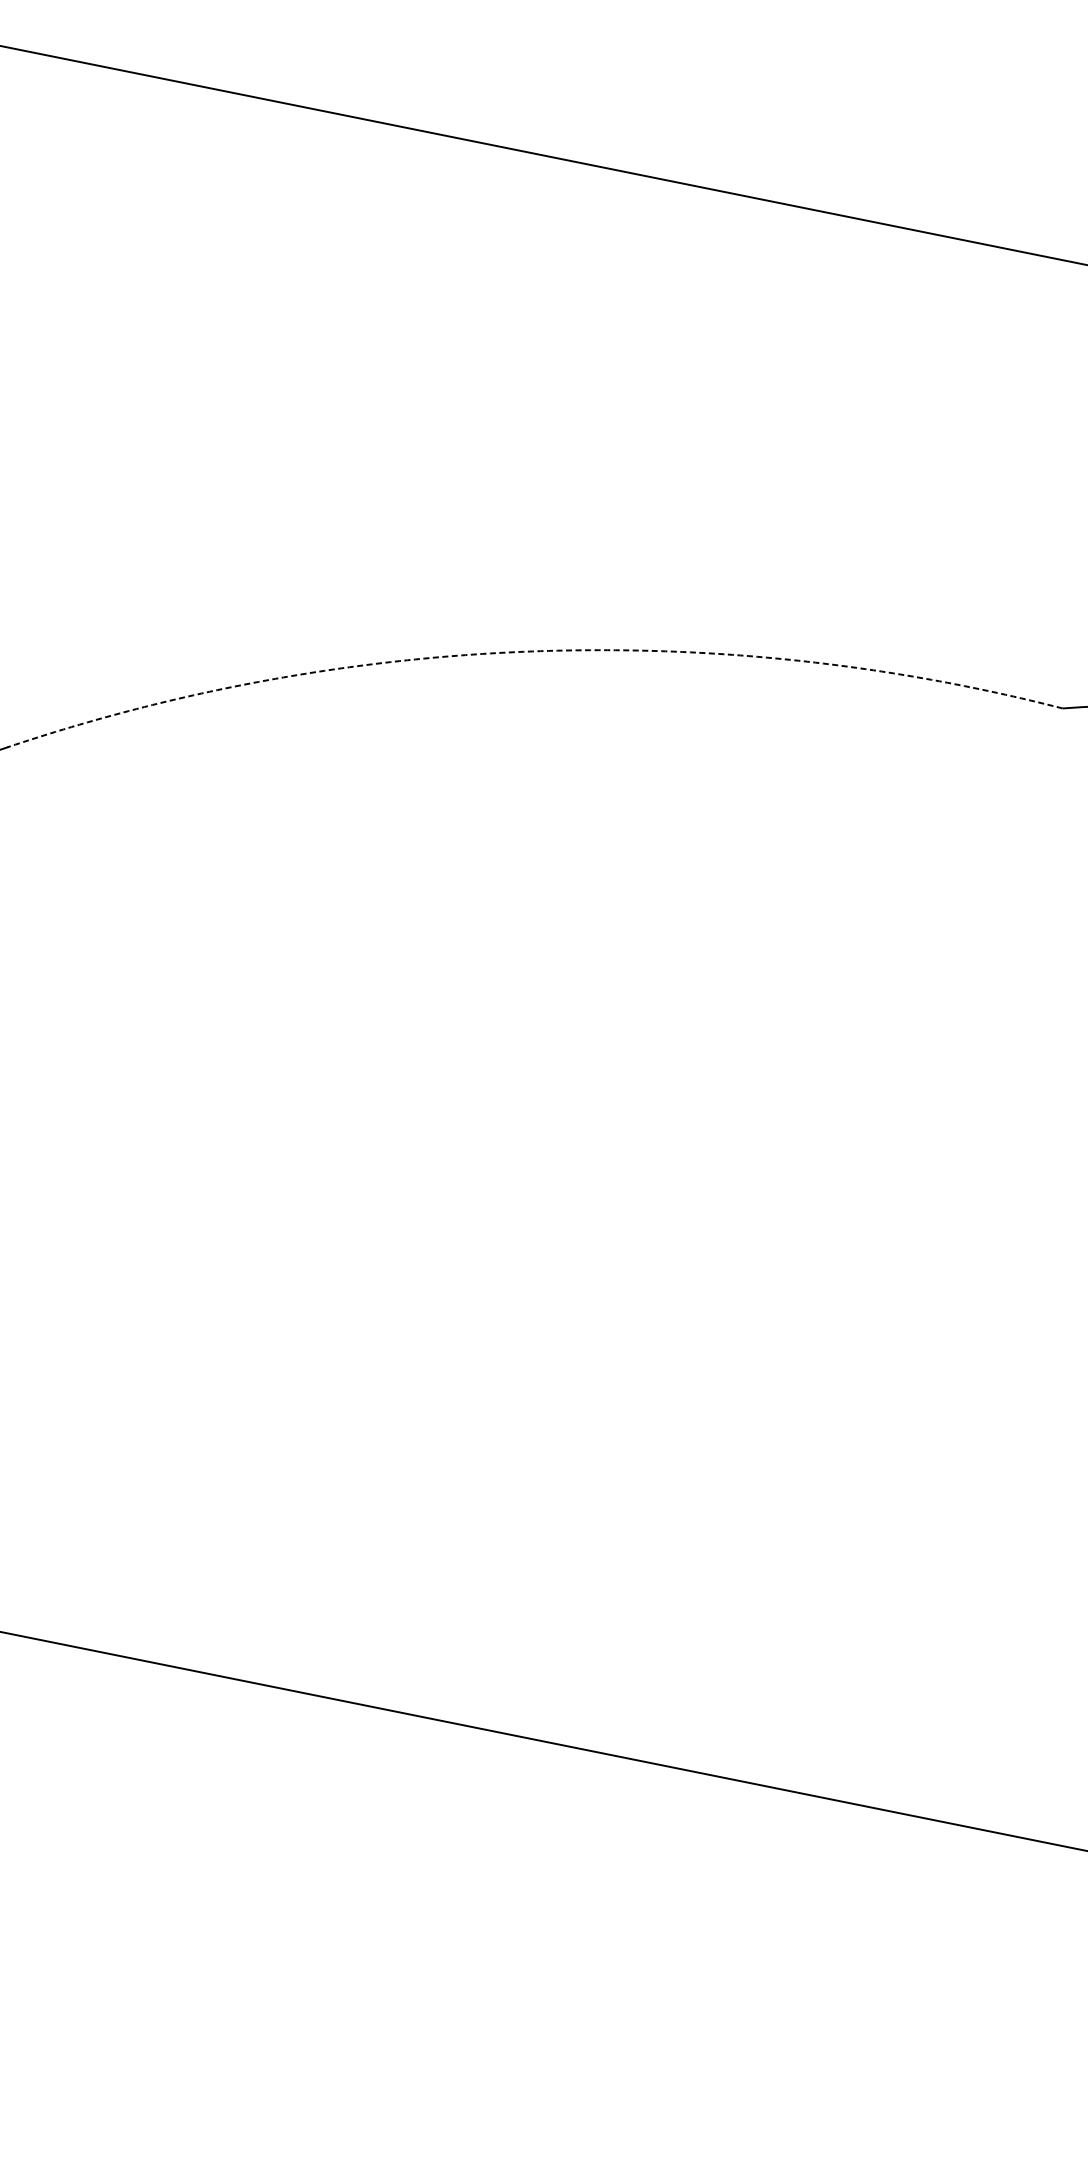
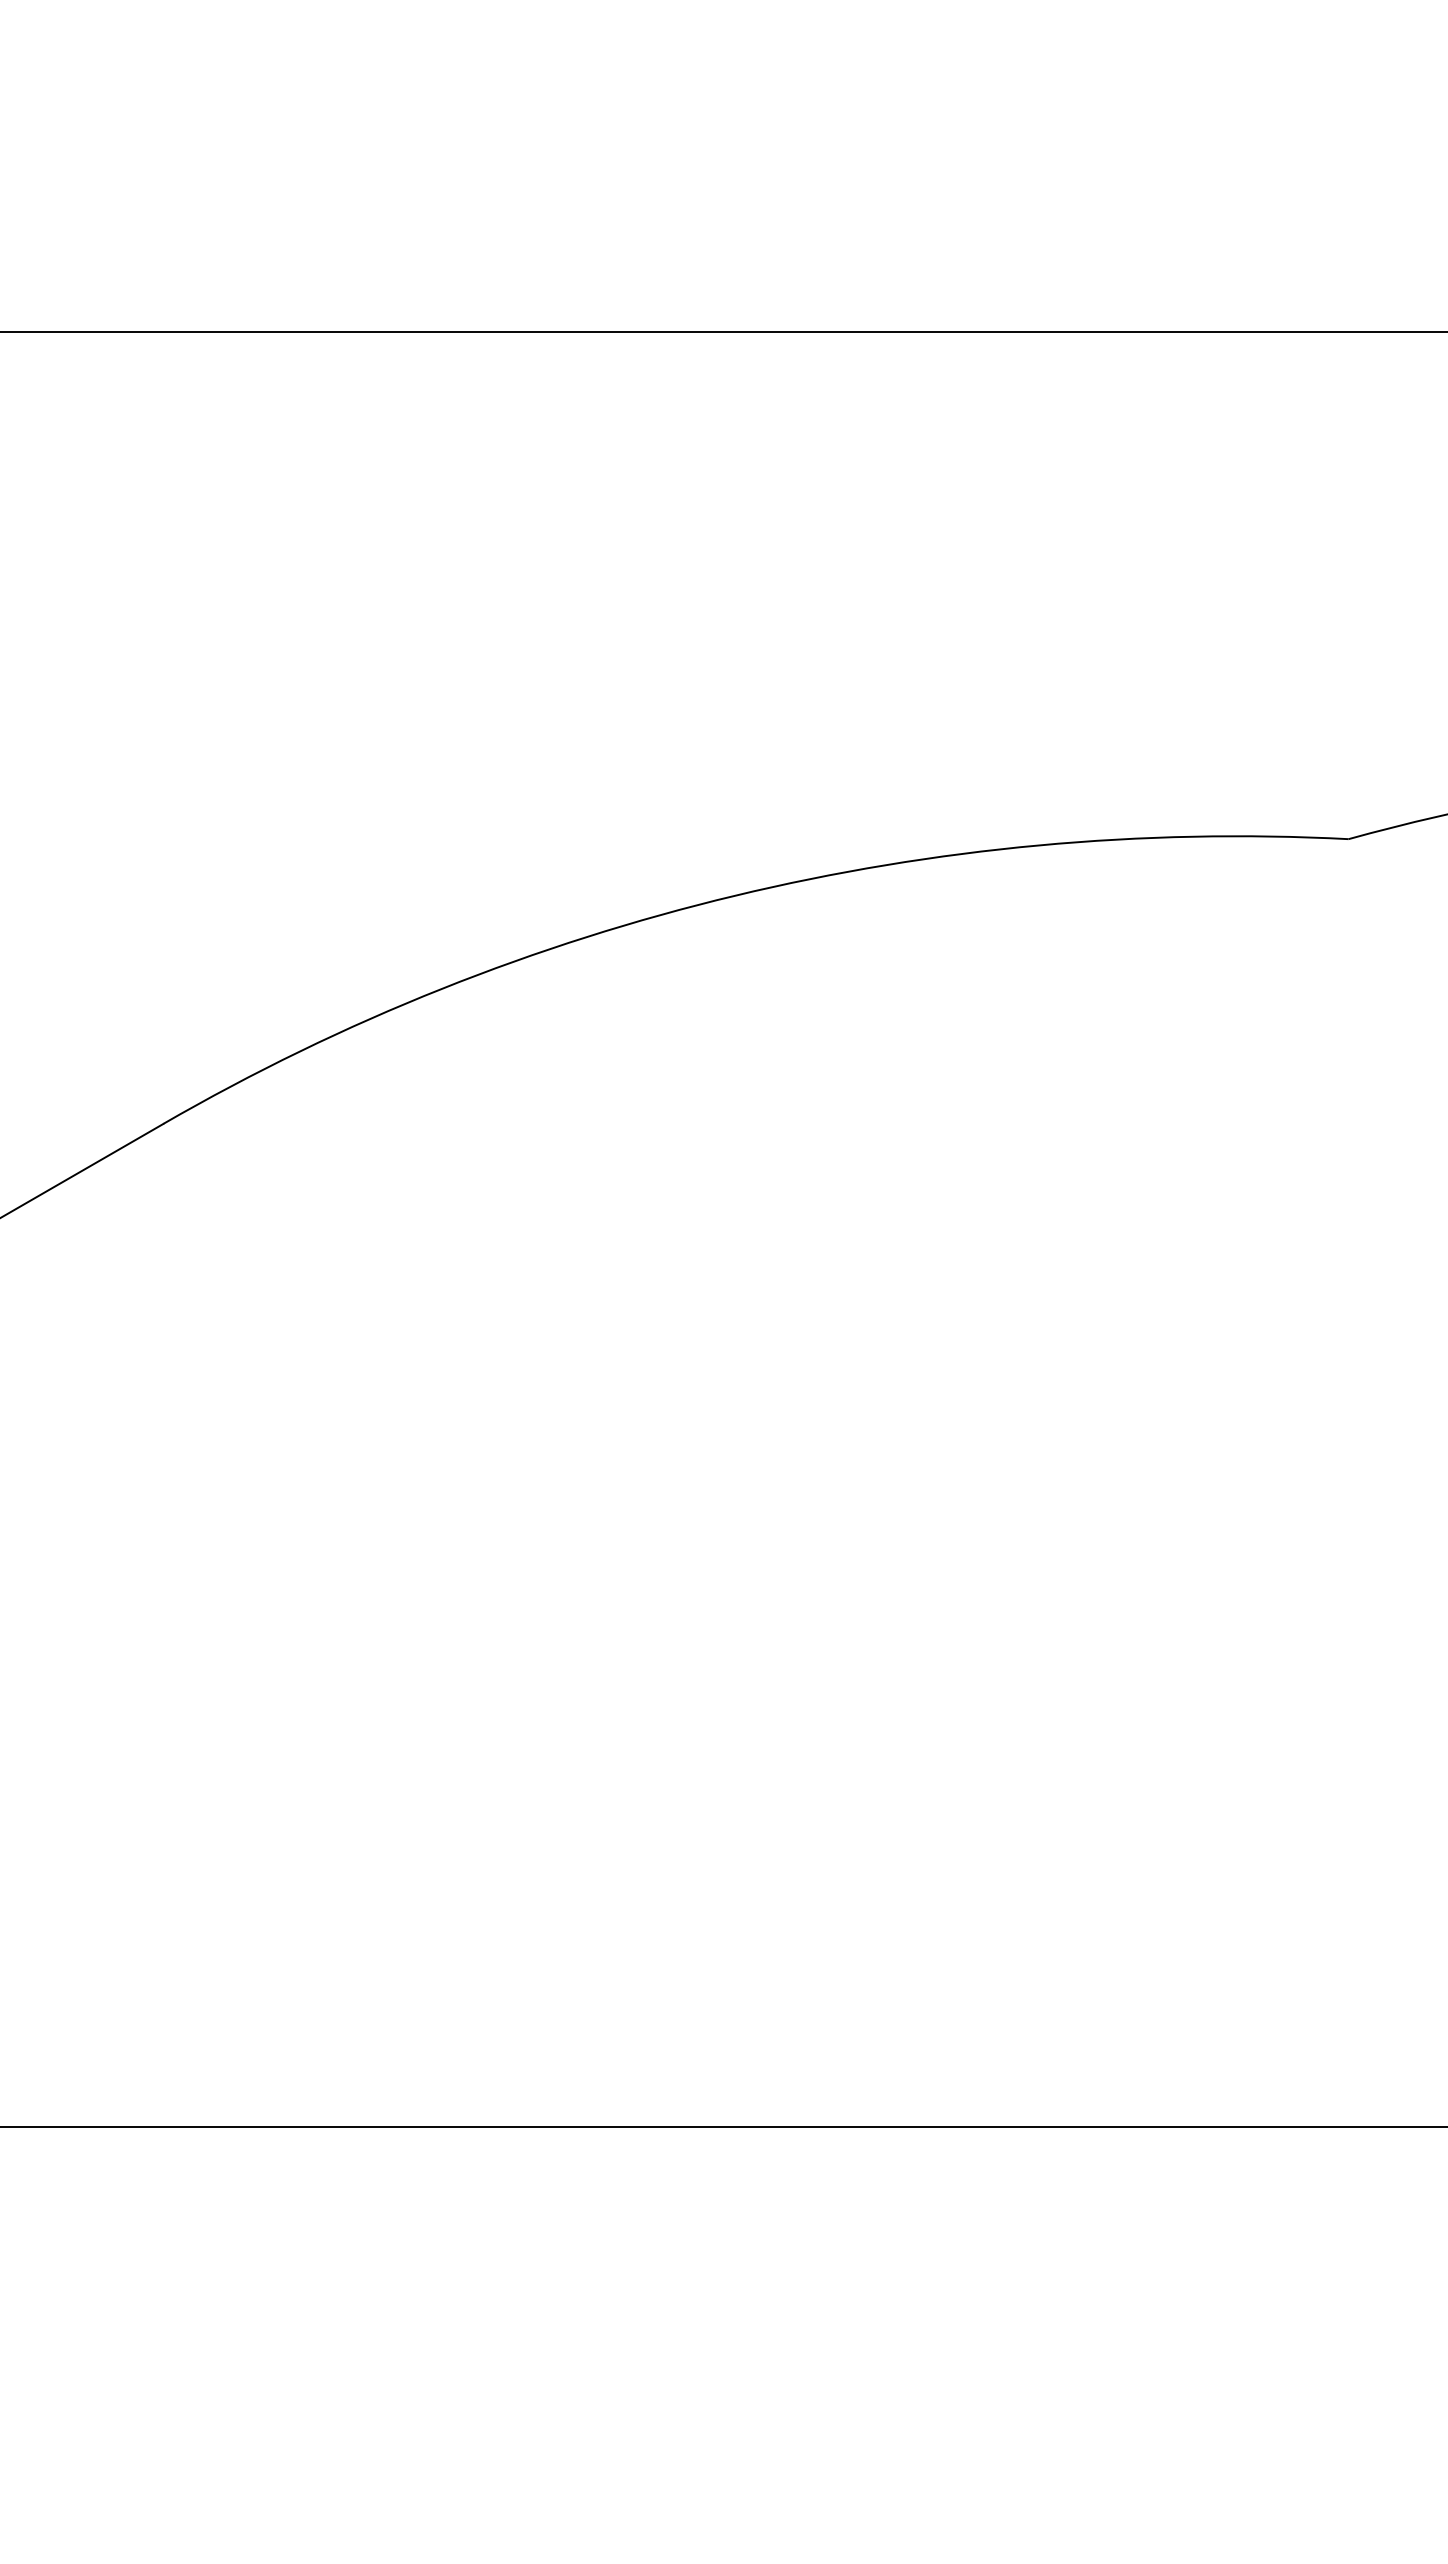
arc: (532, 651) -> (735, 895), dashed -> solid

